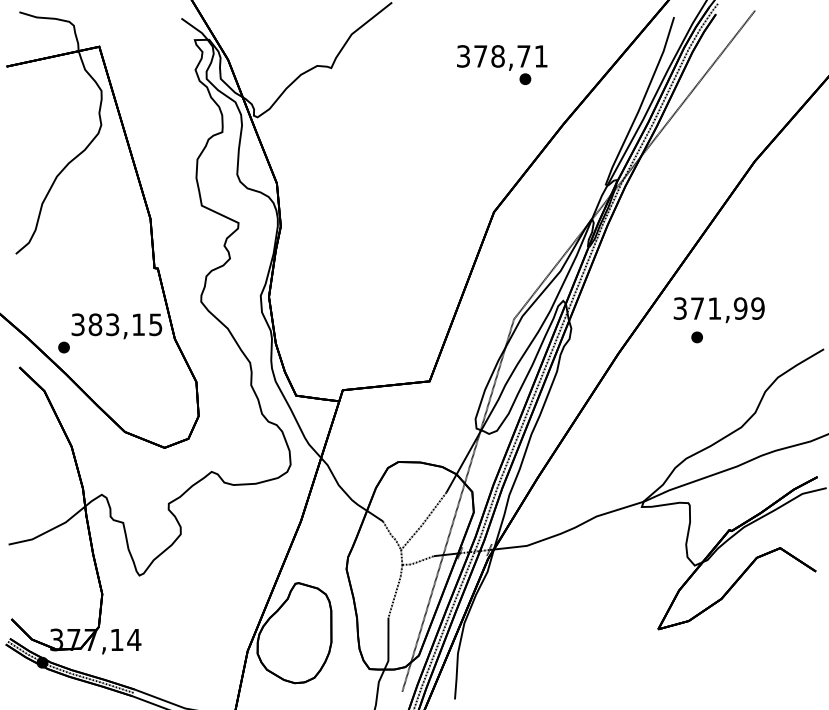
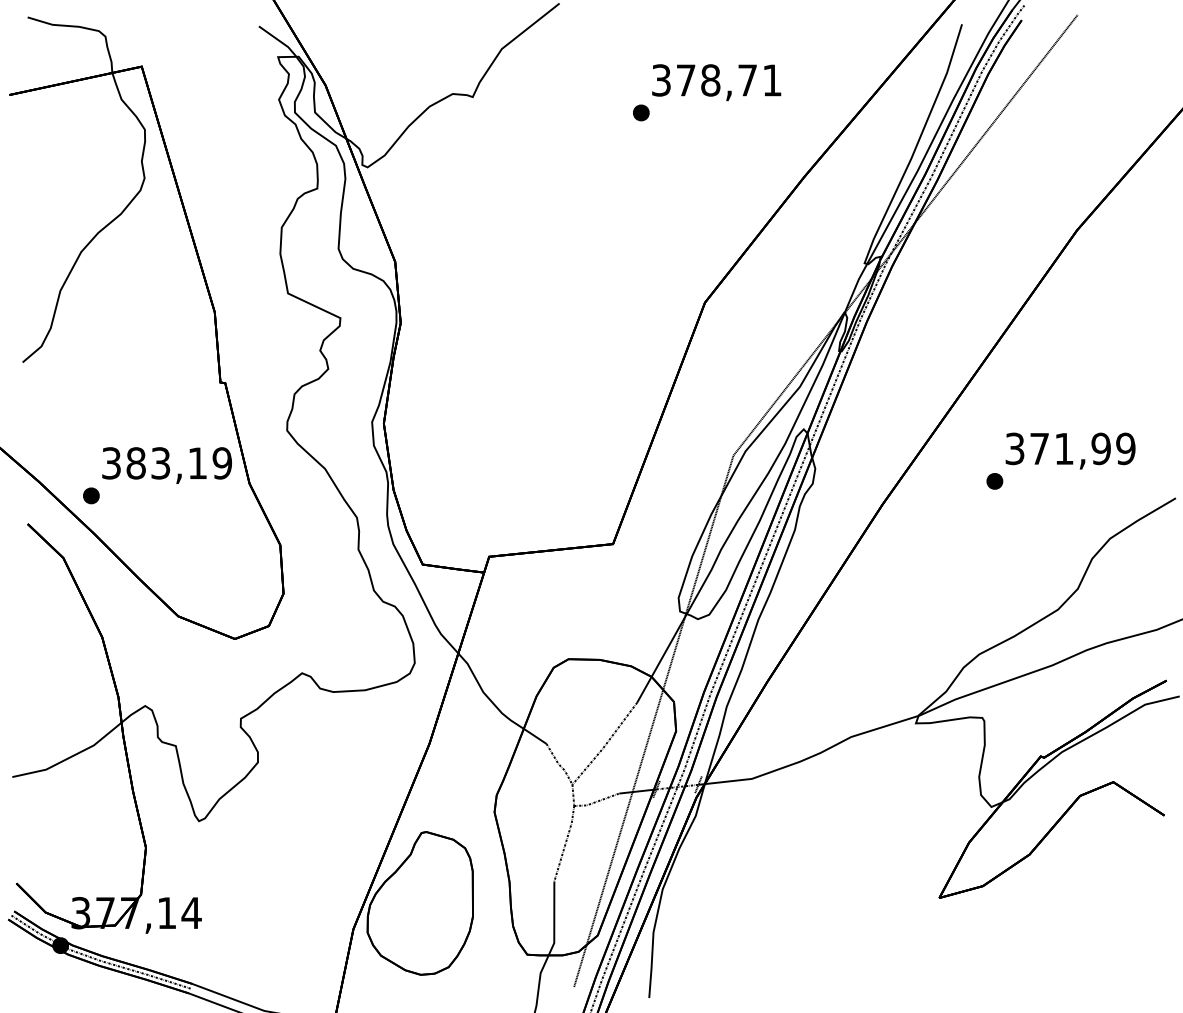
part: (525, 78) -> (641, 111), moved
text: (718, 310) -> (1069, 451), moved
text: (155, 324) -> (221, 462), 383,15 -> 383,19

